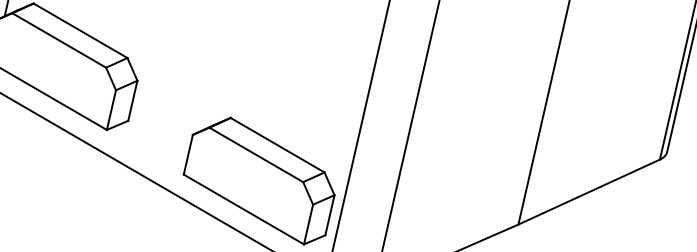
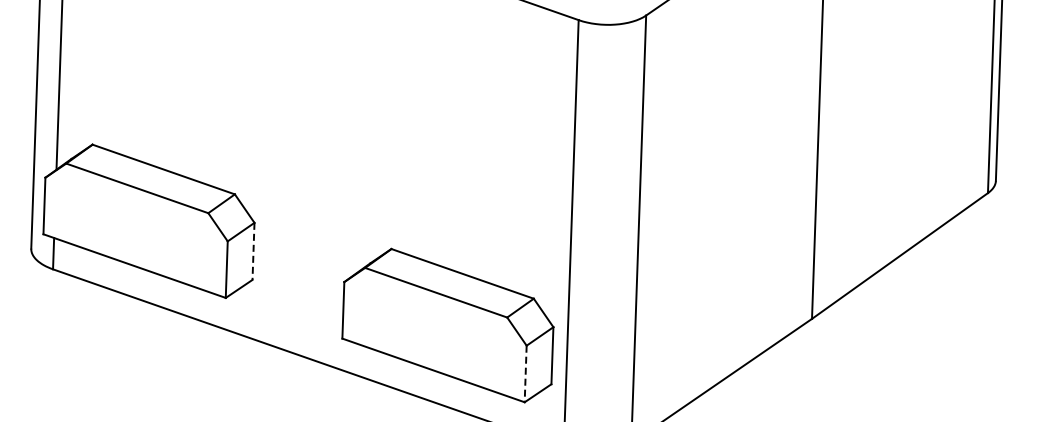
line: (132, 100) -> (253, 251), solid -> dashed
line: (308, 224) -> (525, 374), solid -> dashed

